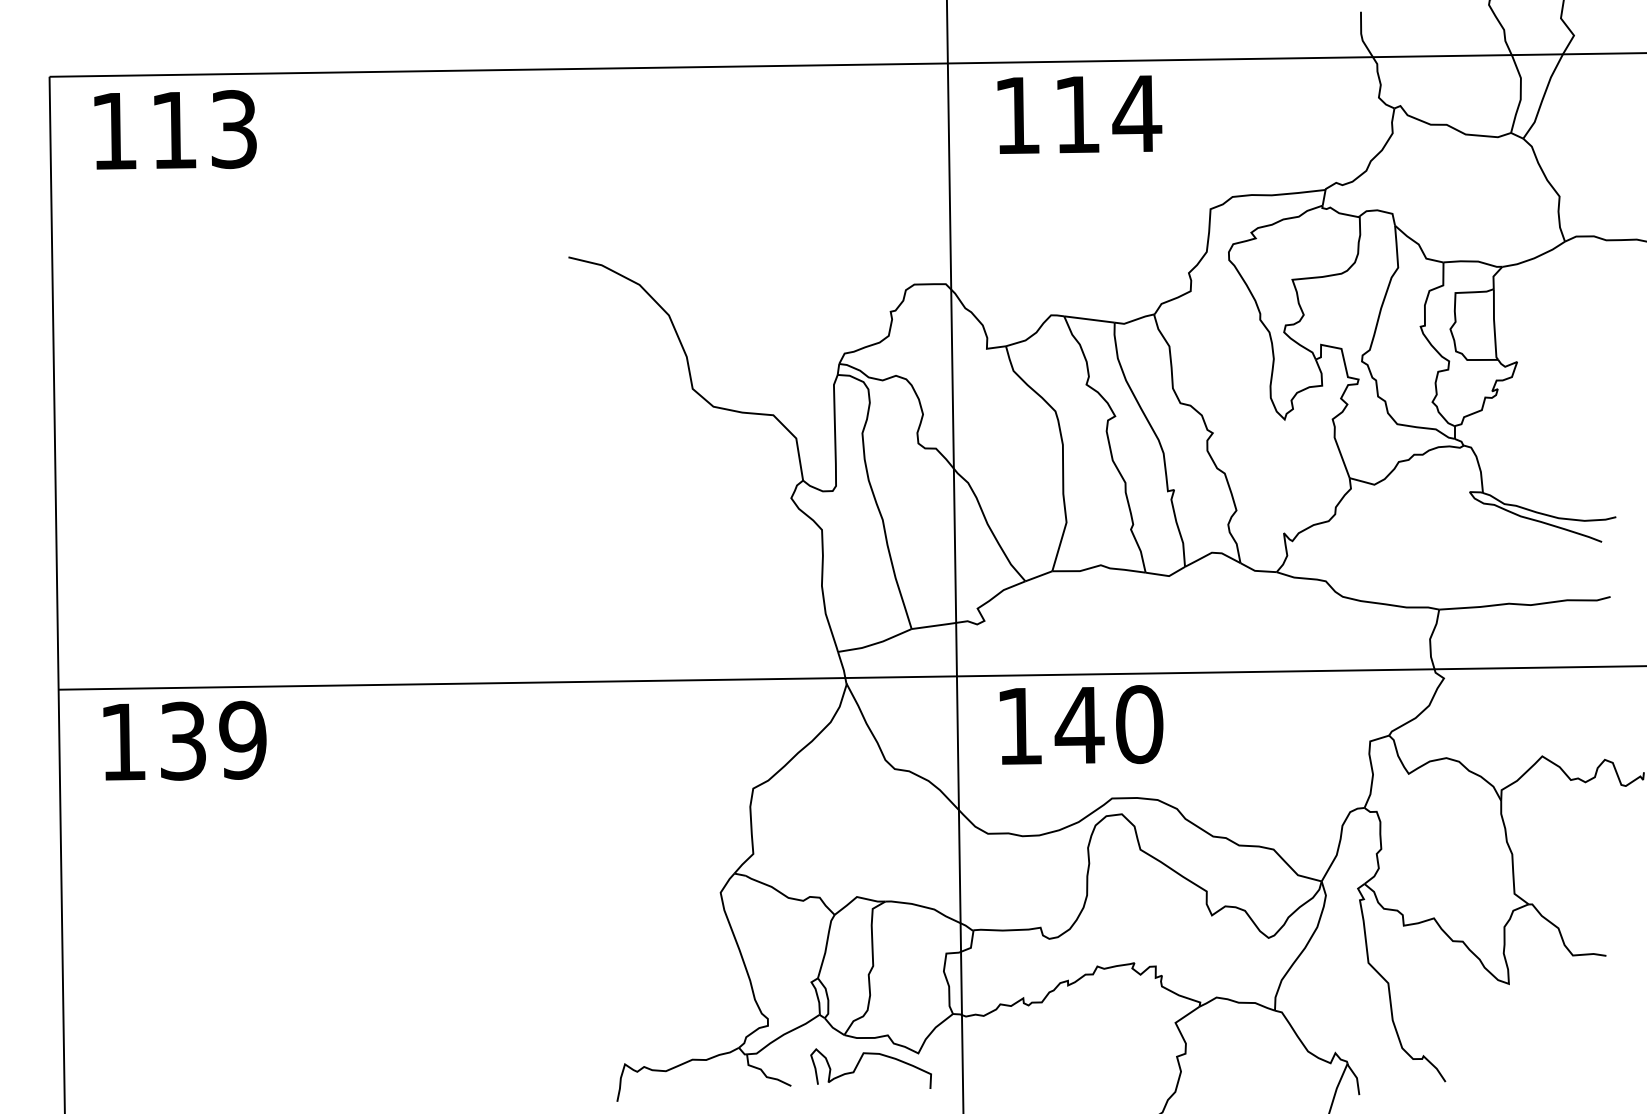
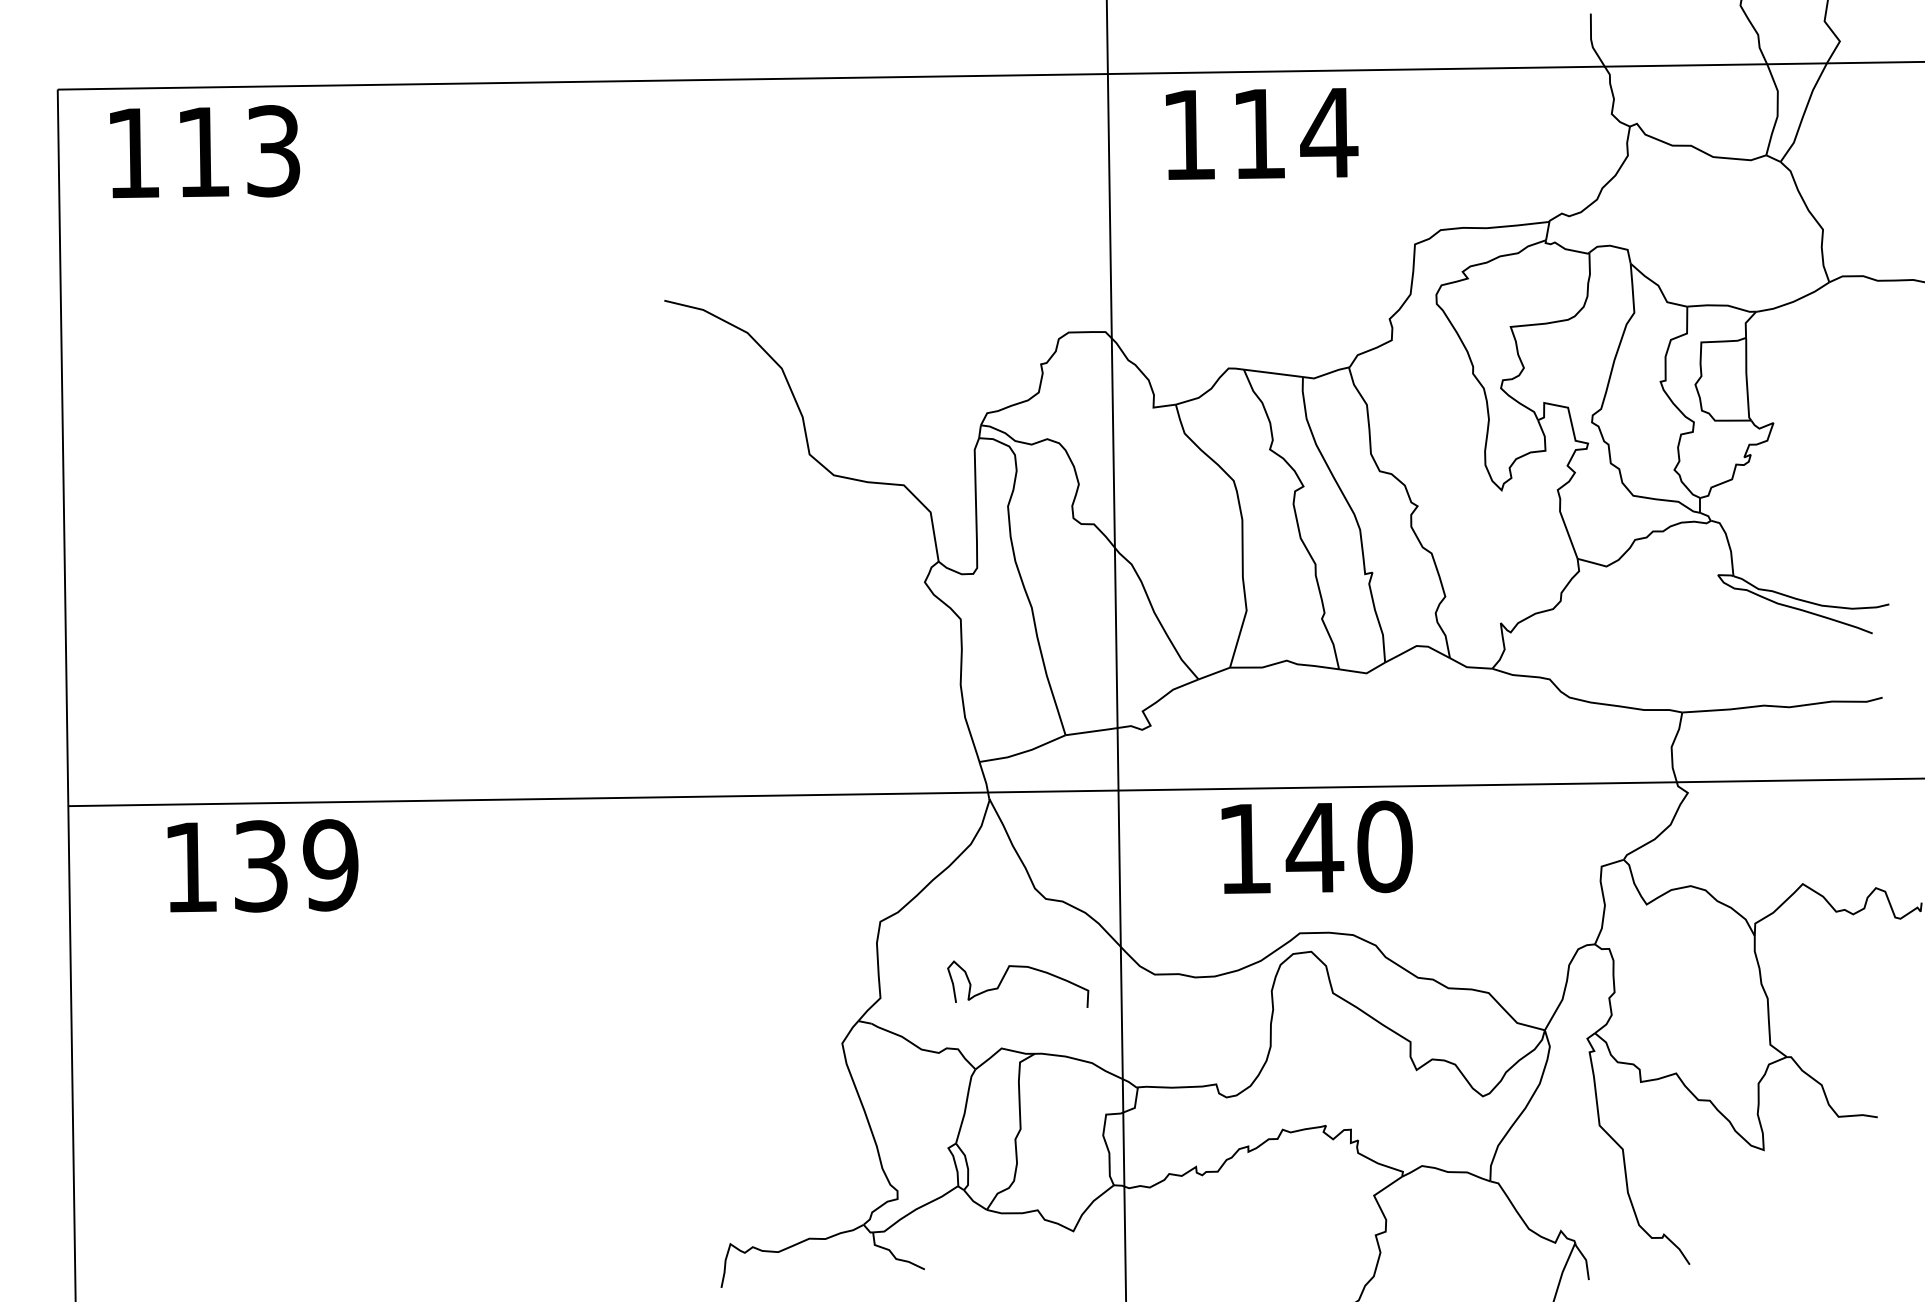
text: (1080, 724) -> (1316, 846), moved
text: (184, 740) -> (262, 865), moved
curve: (859, 1062) -> (1004, 977), moved

